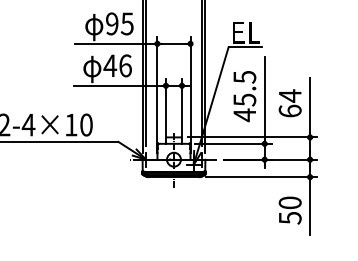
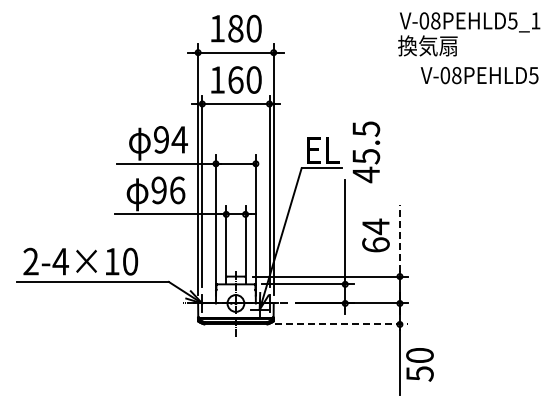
text: (127, 23) -> (179, 139), 95 -> 94
text: (109, 65) -> (158, 190), 46 -> 96
text: (245, 96) -> (366, 152), moved
line: (309, 104) -> (399, 237), solid -> dashed
line: (261, 177) -> (341, 324), solid -> dashed
text: (289, 210) -> (419, 364), moved

